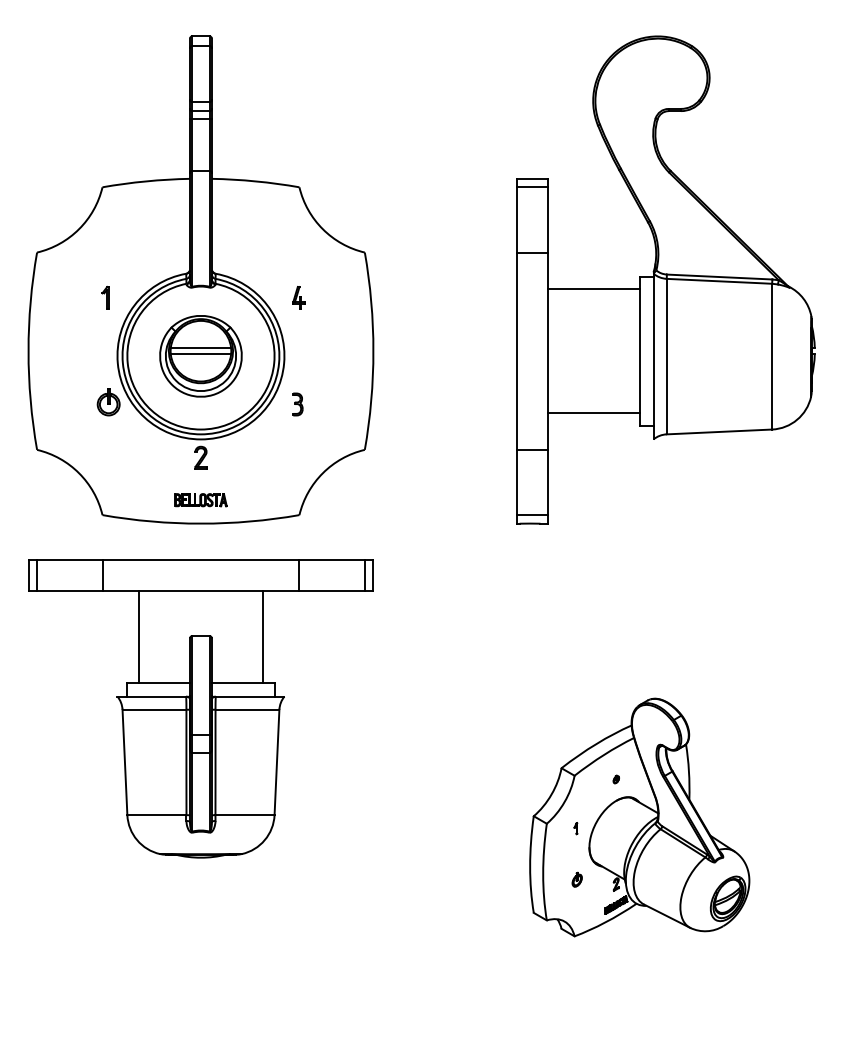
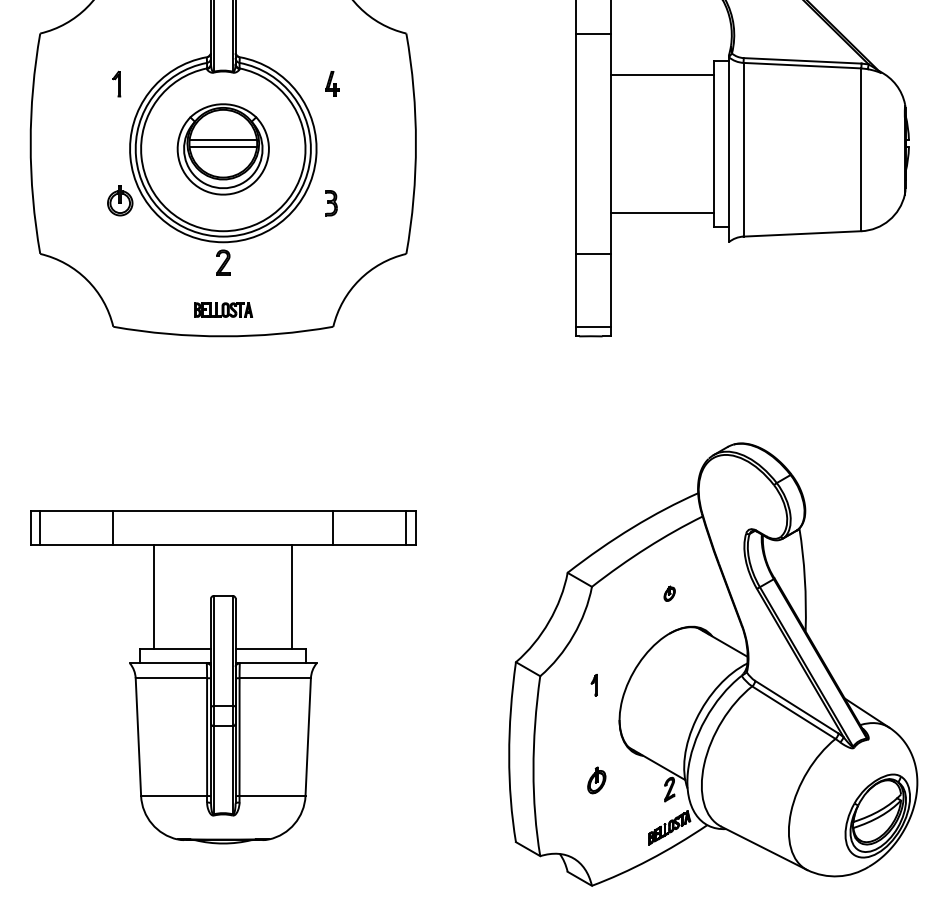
part: (200, 708) -> (222, 676), moved
part: (639, 817) -> (713, 664), size x1.67

